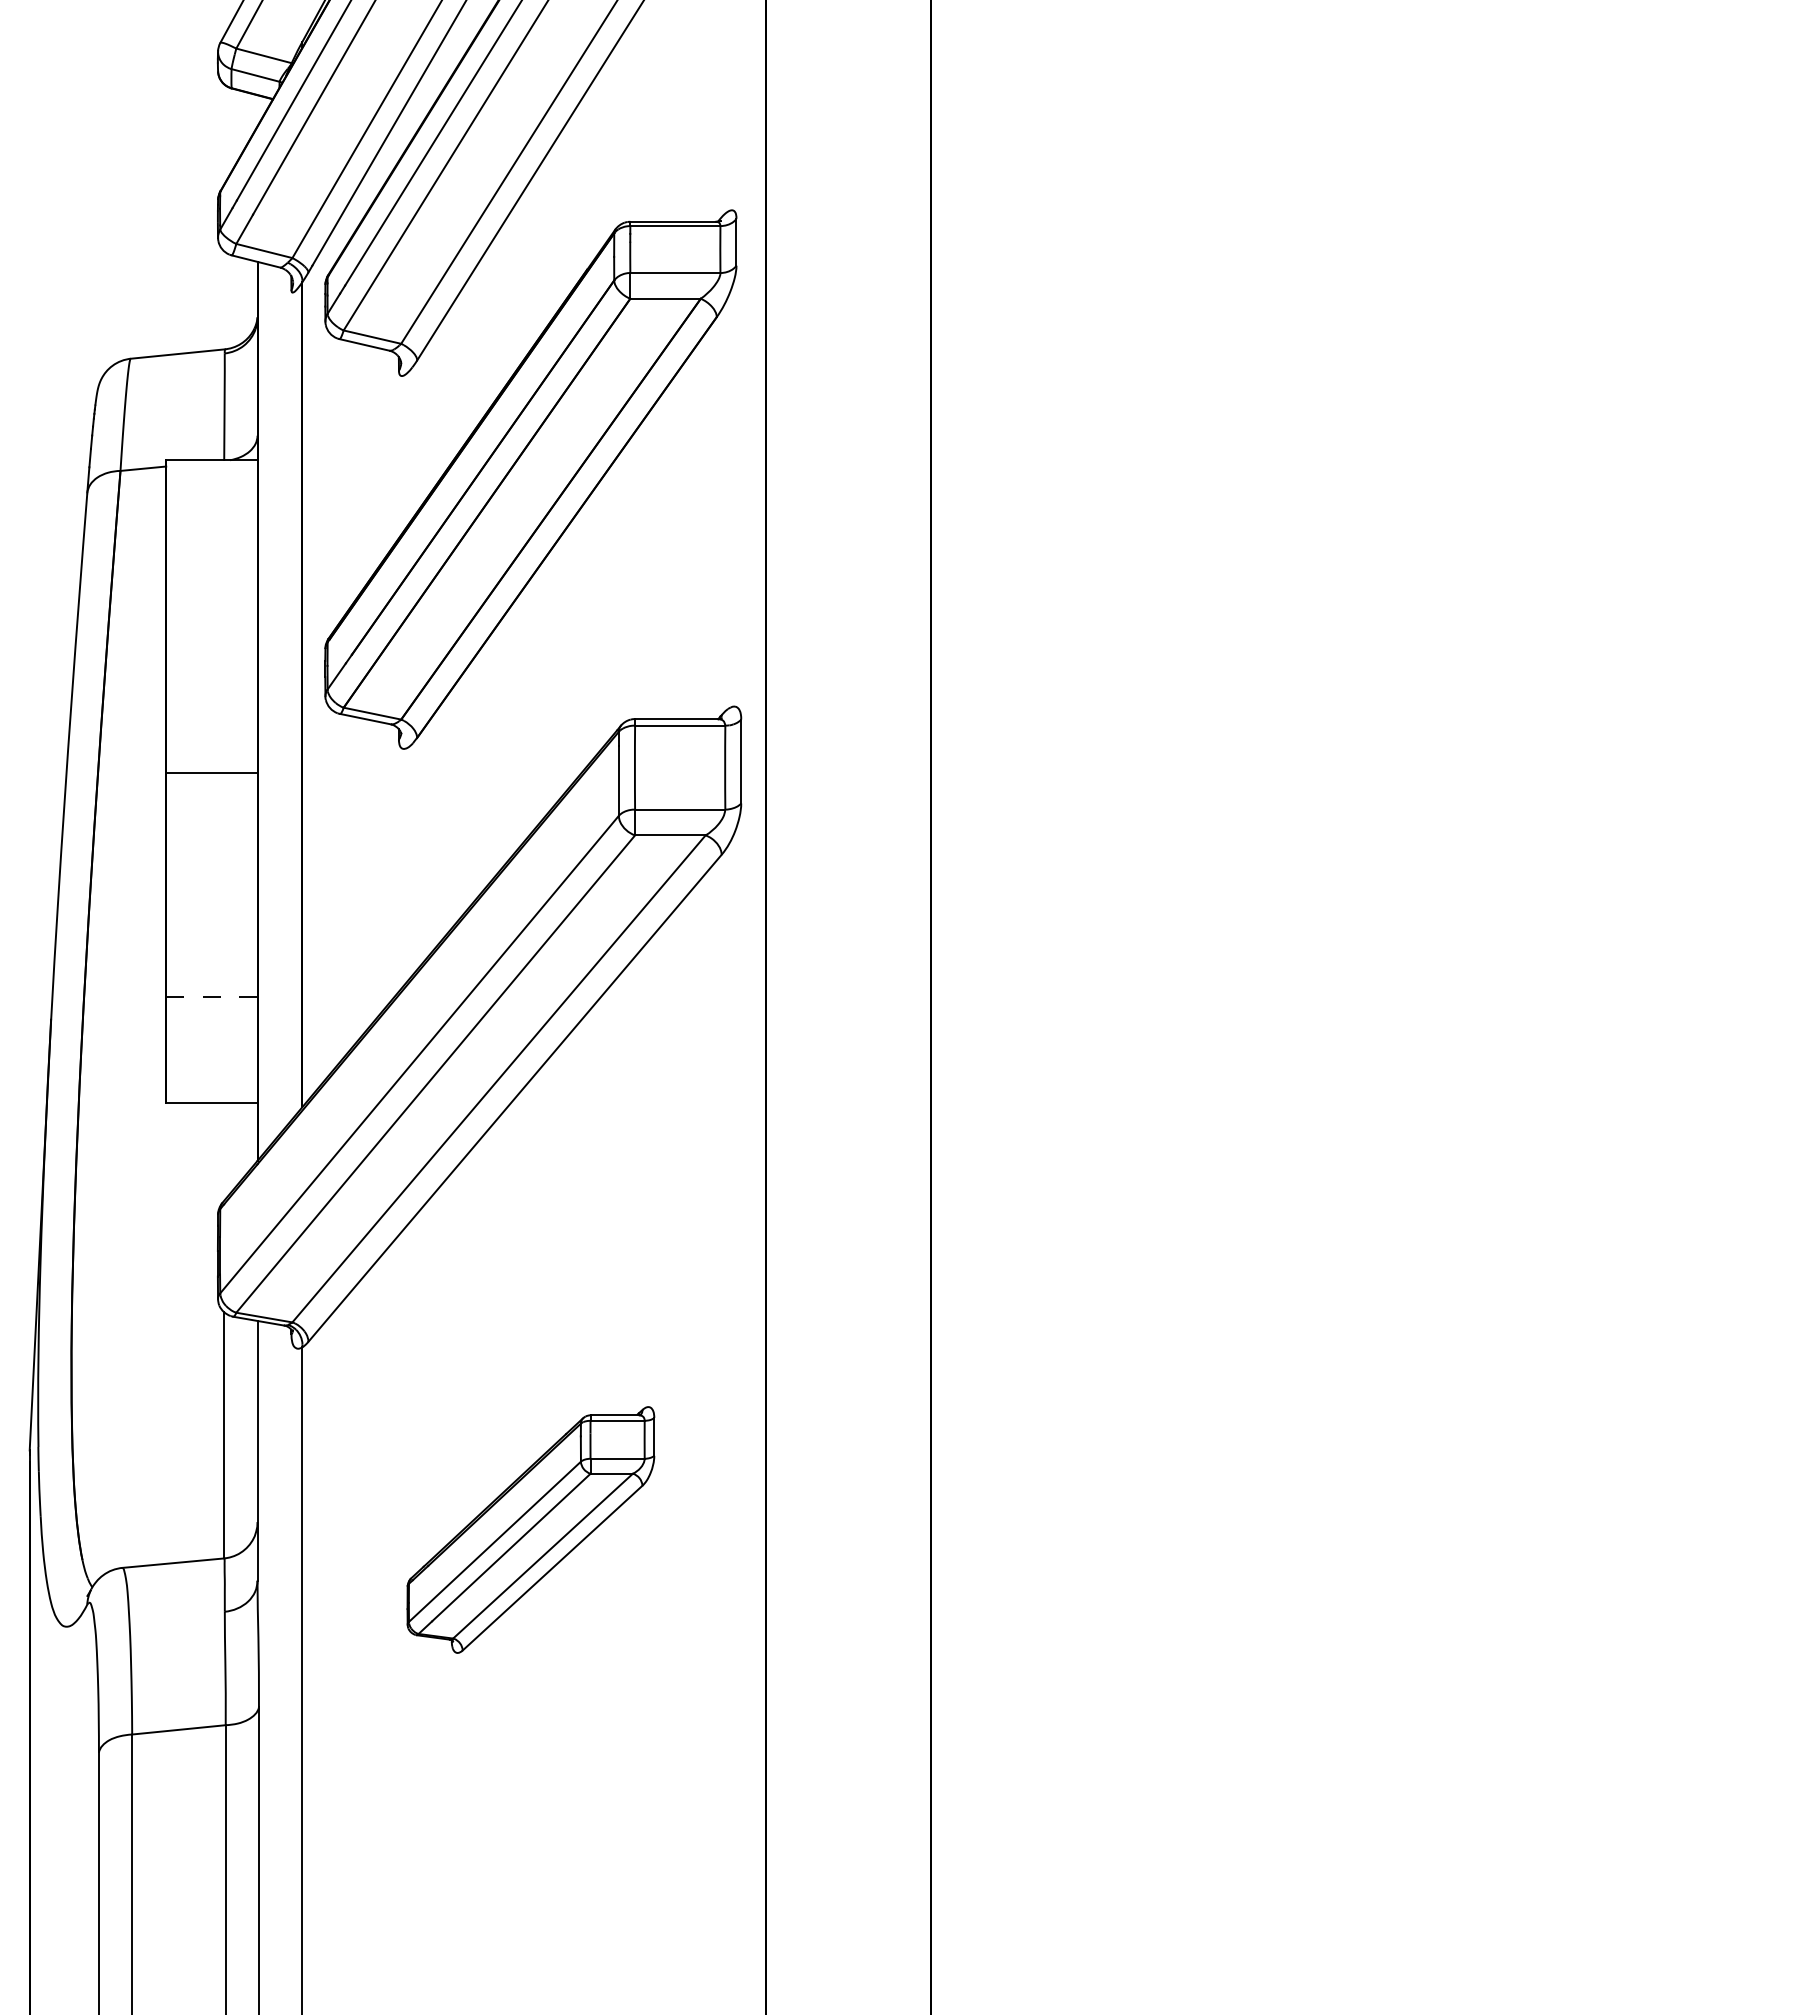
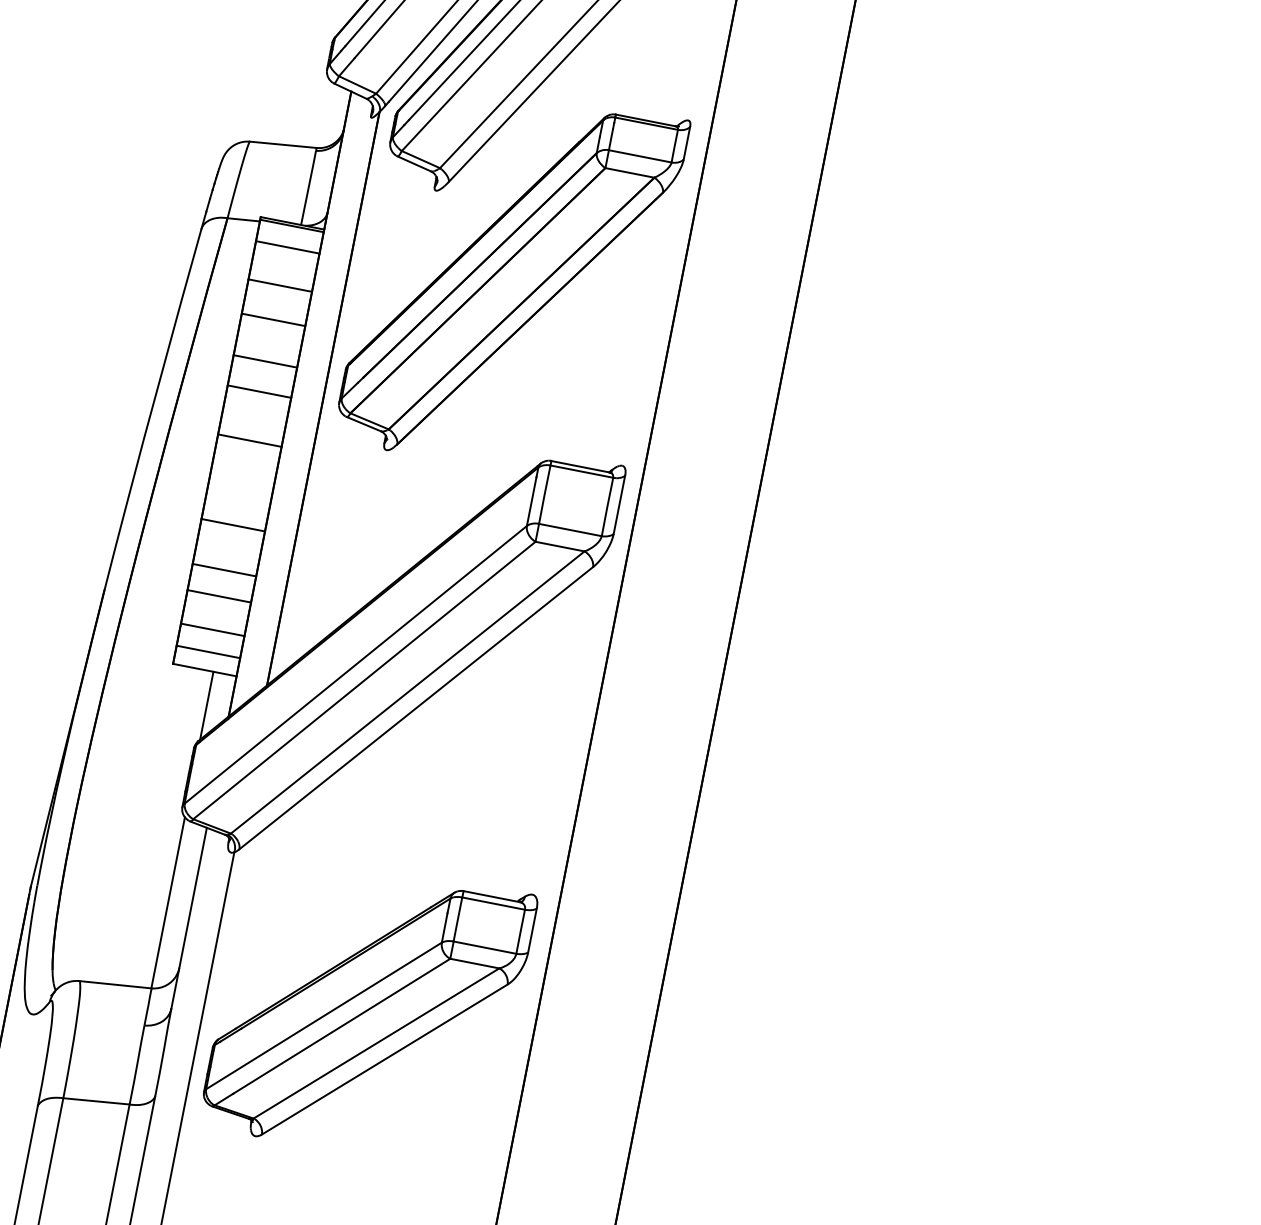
line: (211, 464) -> (291, 226), added
line: (211, 494) -> (287, 247), added
line: (211, 549) -> (280, 285), added
line: (211, 599) -> (273, 320), added
line: (211, 658) -> (265, 361), added
line: (211, 702) -> (259, 391), added
line: (211, 894) -> (233, 525), added
line: (211, 959) -> (224, 570), added
line: (211, 996) -> (219, 596), dashed -> solid
line: (211, 1045) -> (212, 630), added
line: (211, 1076) -> (208, 651), added
line: (224, 1151) -> (207, 705), added
part: (530, 1529) -> (368, 1010), size x1.67

